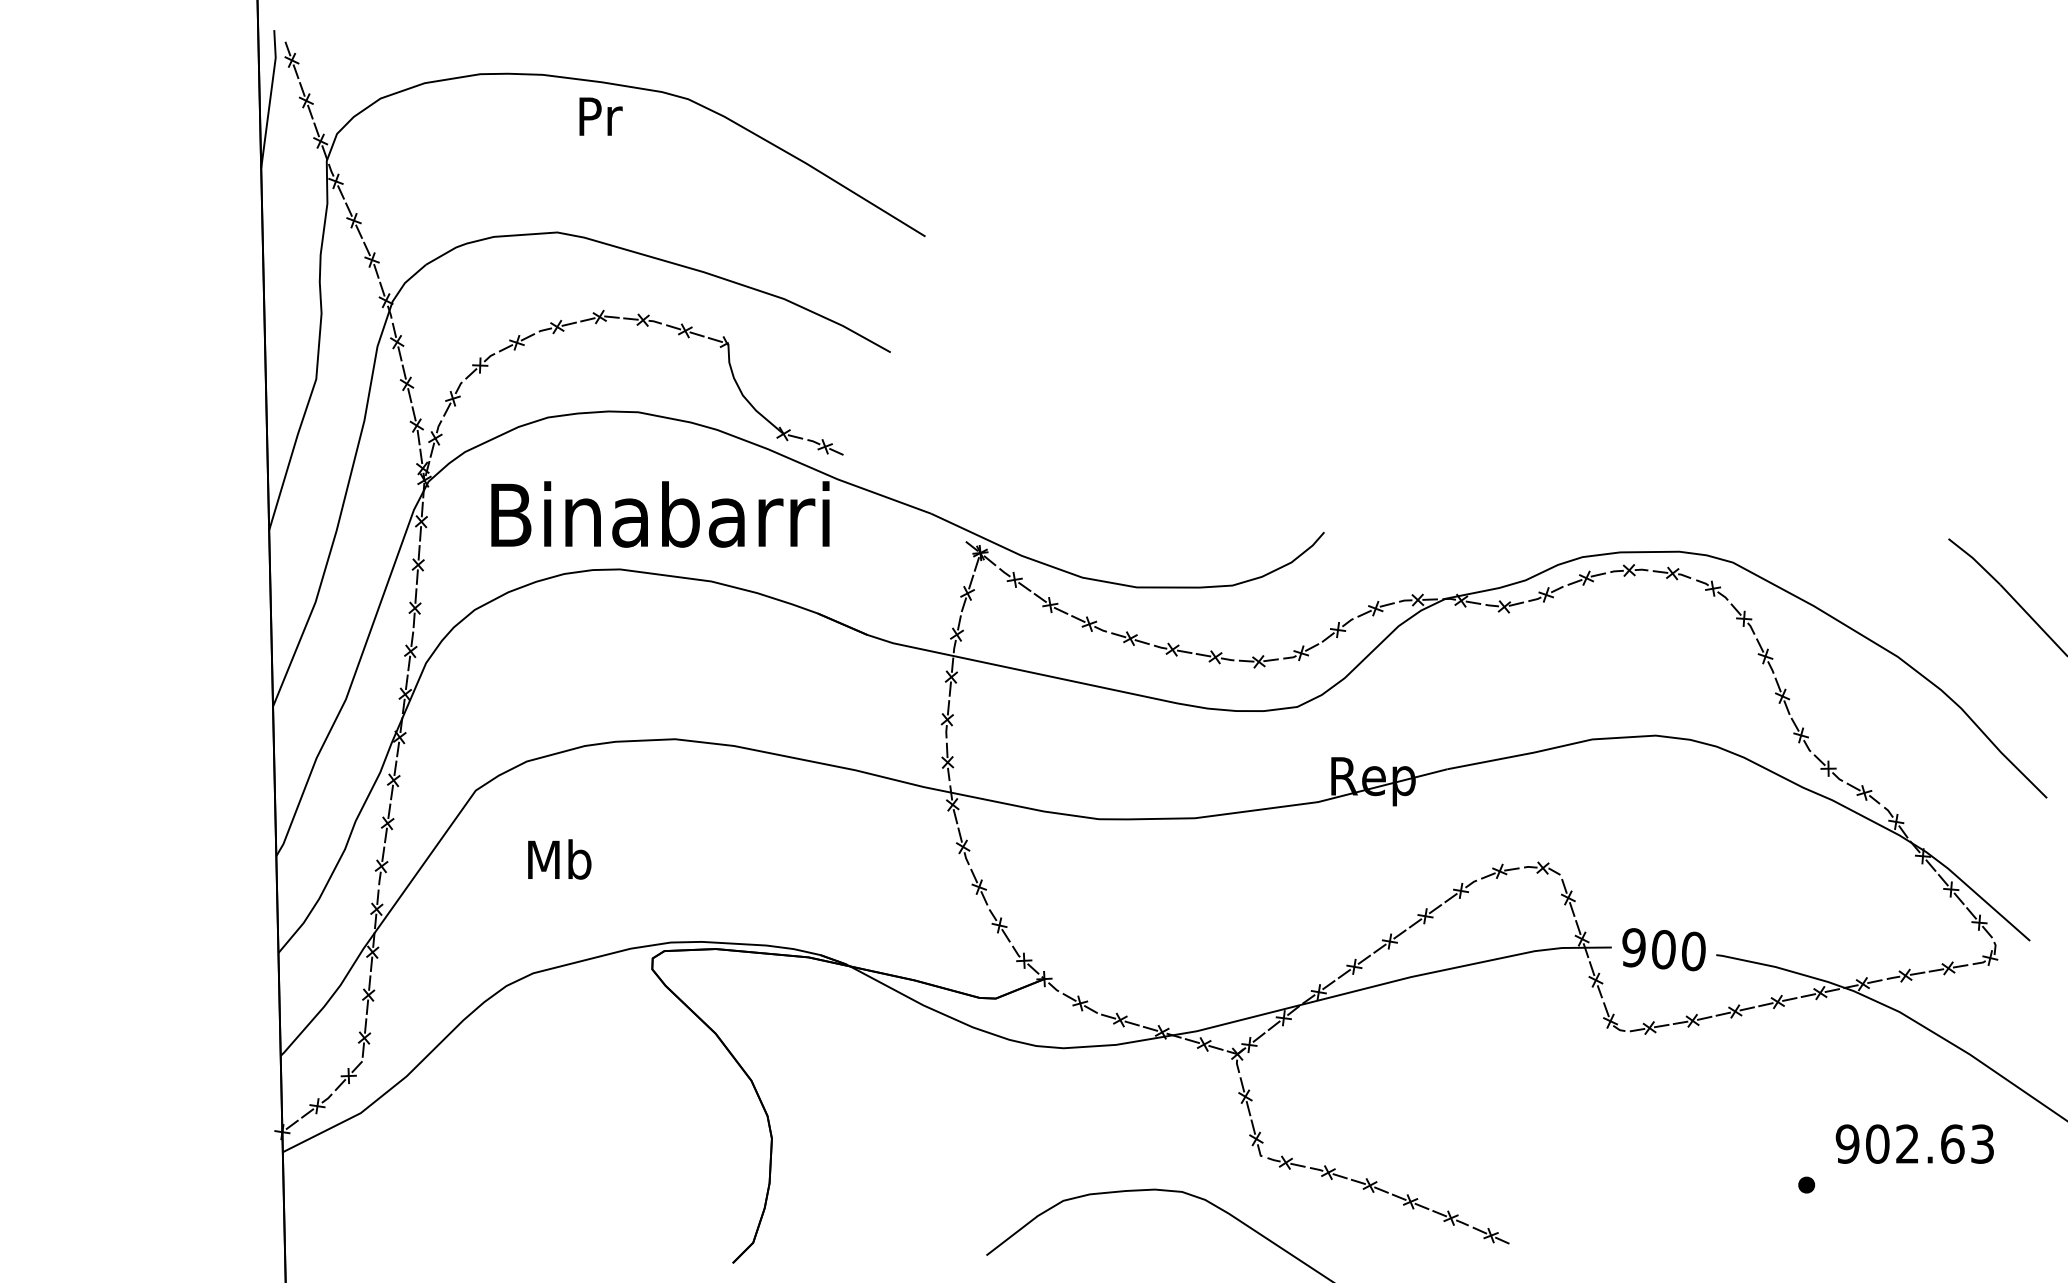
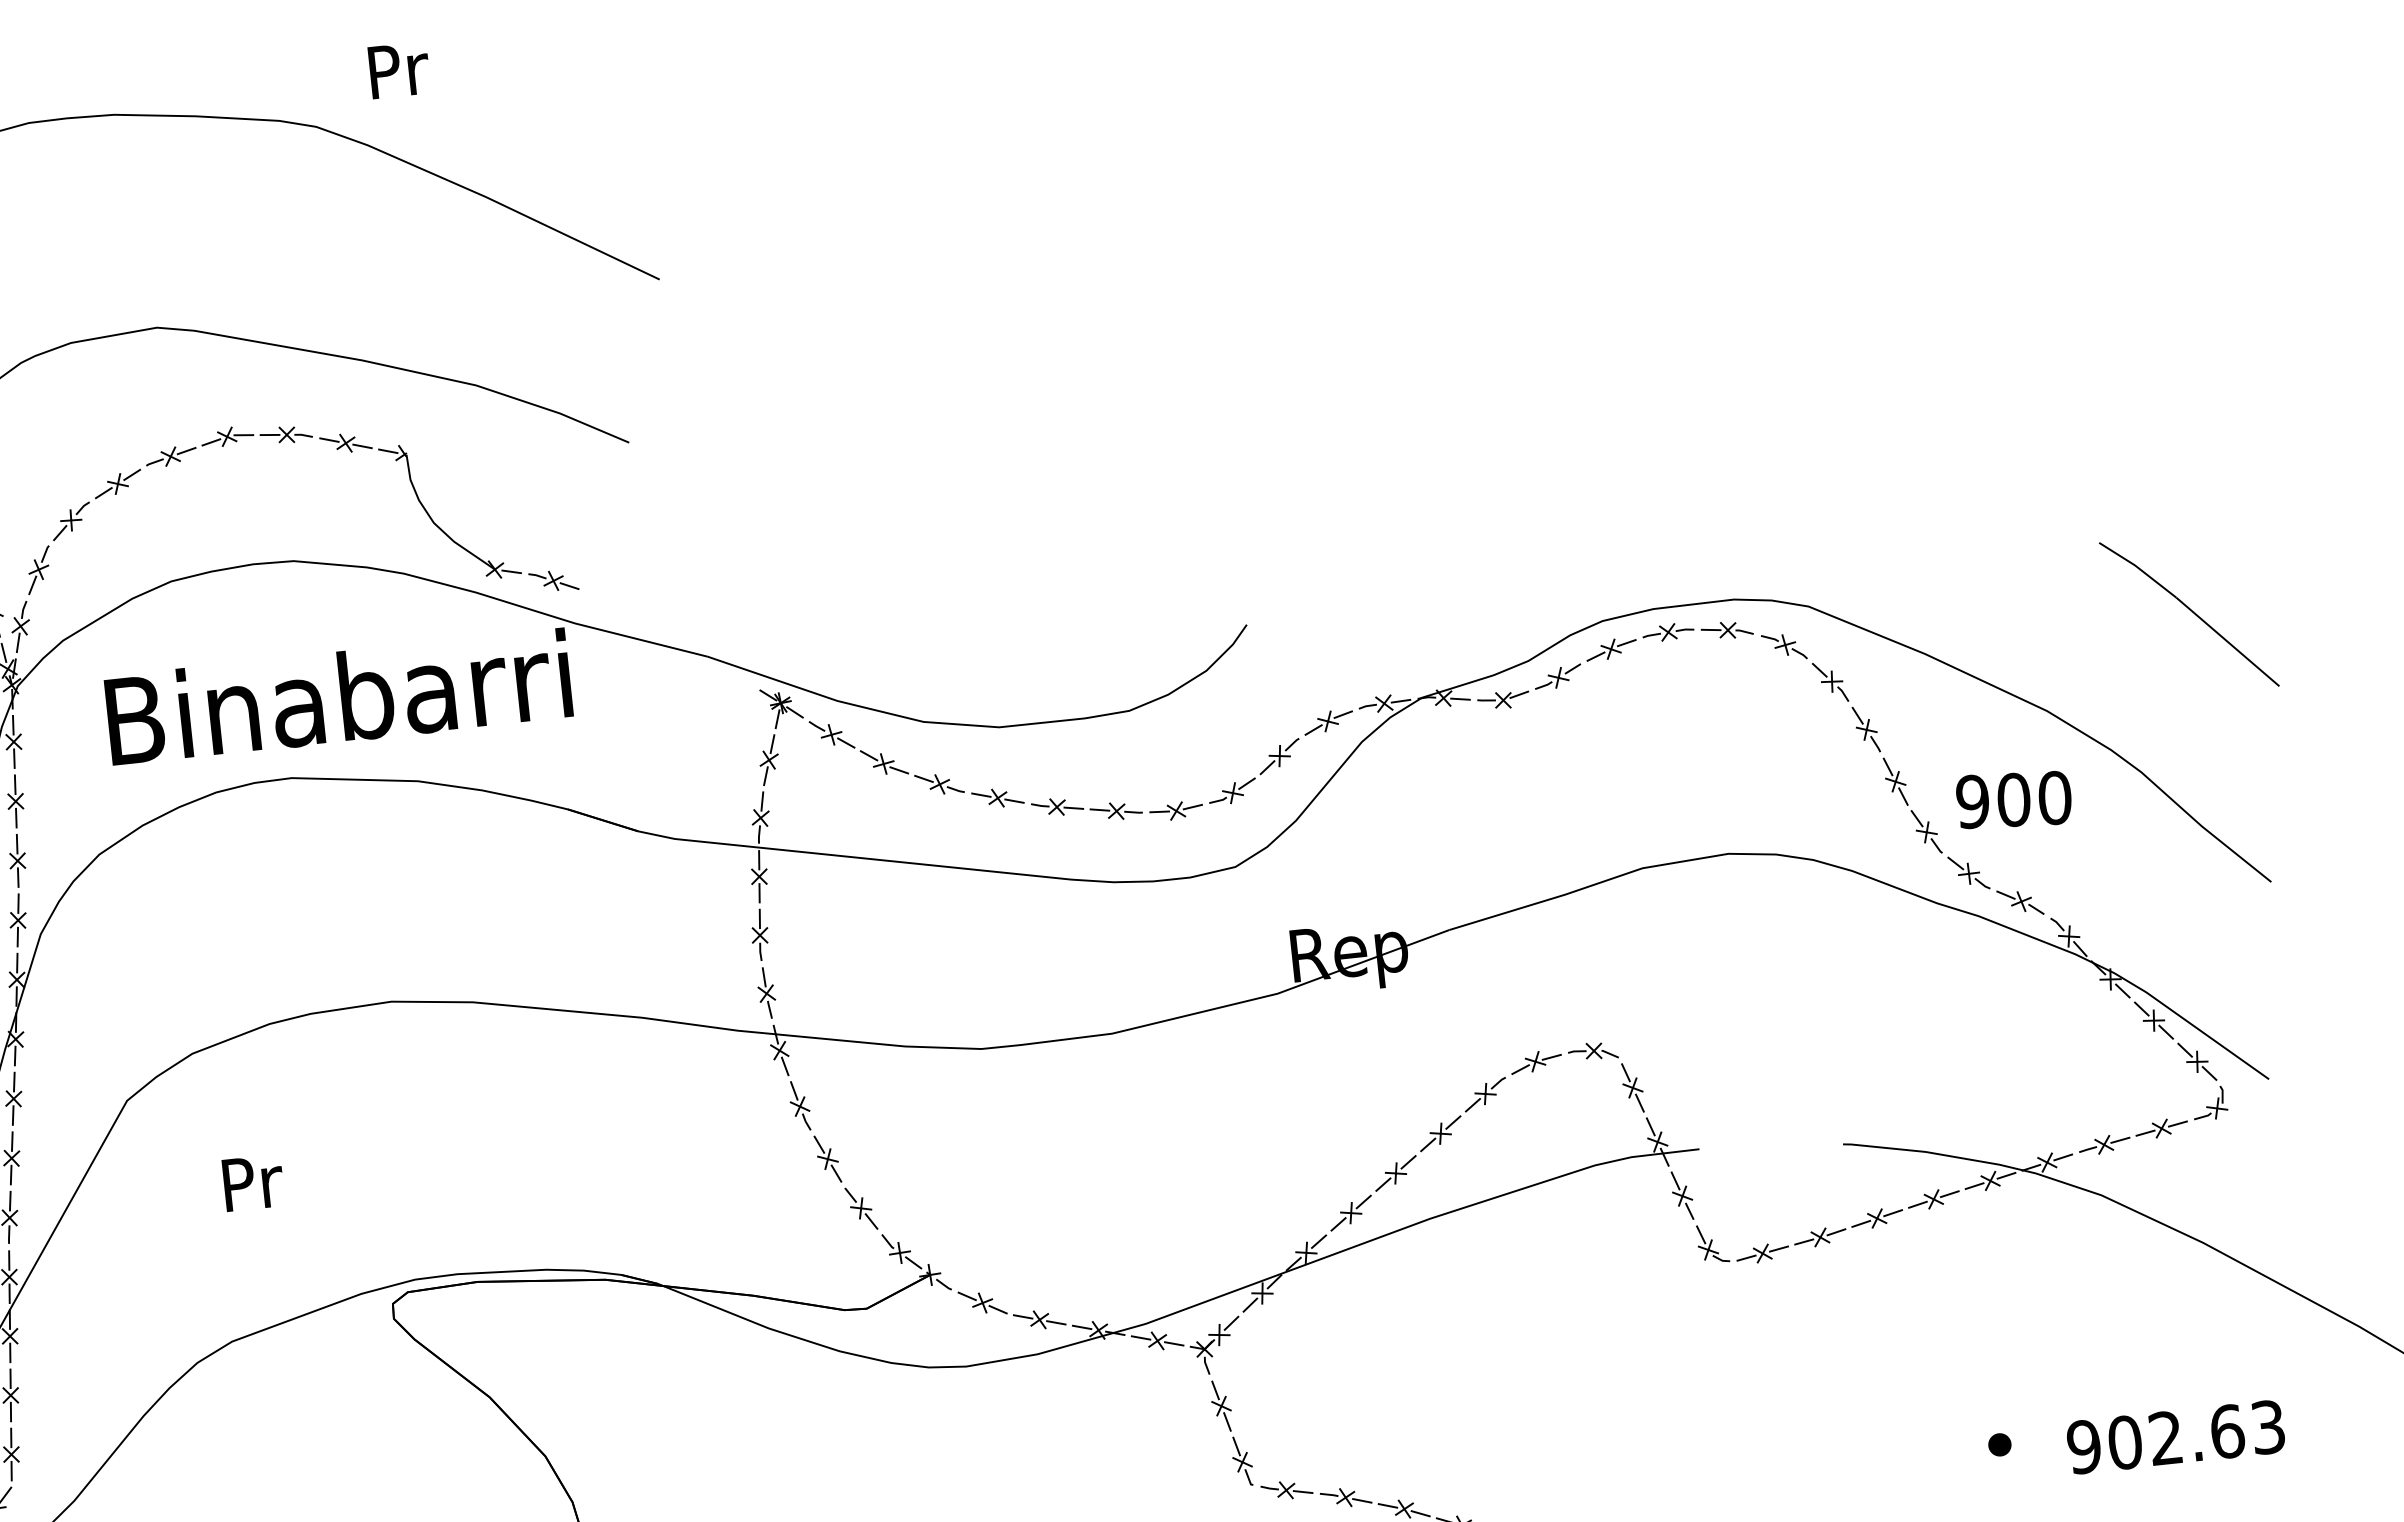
text: (600, 116) -> (398, 70), moved
text: (559, 859) -> (251, 1182), Mb -> Pr
text: (1663, 949) -> (2013, 799), moved
text: (1914, 1143) -> (2175, 1436), moved

